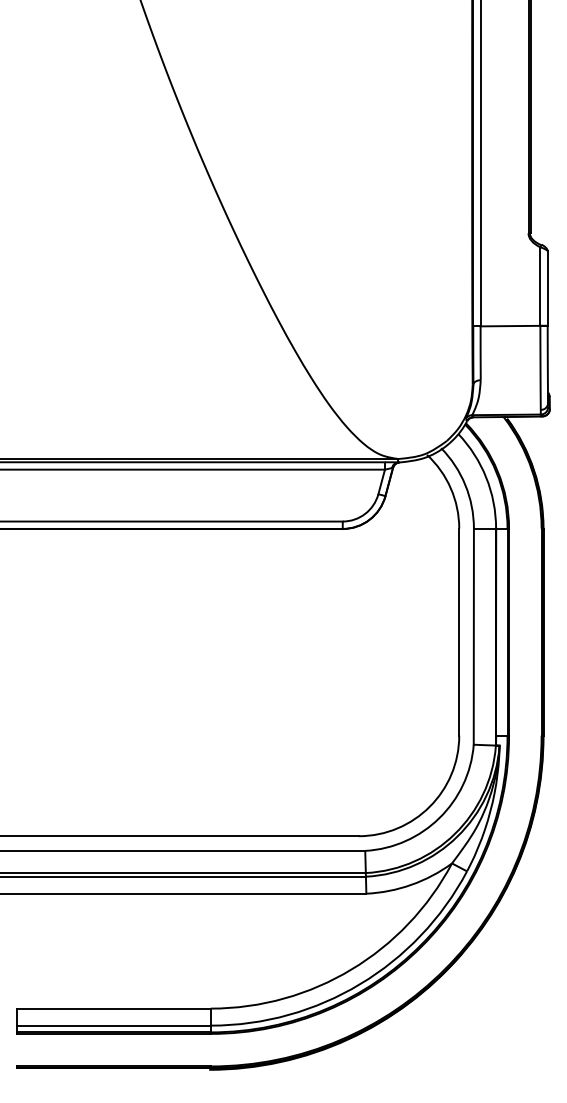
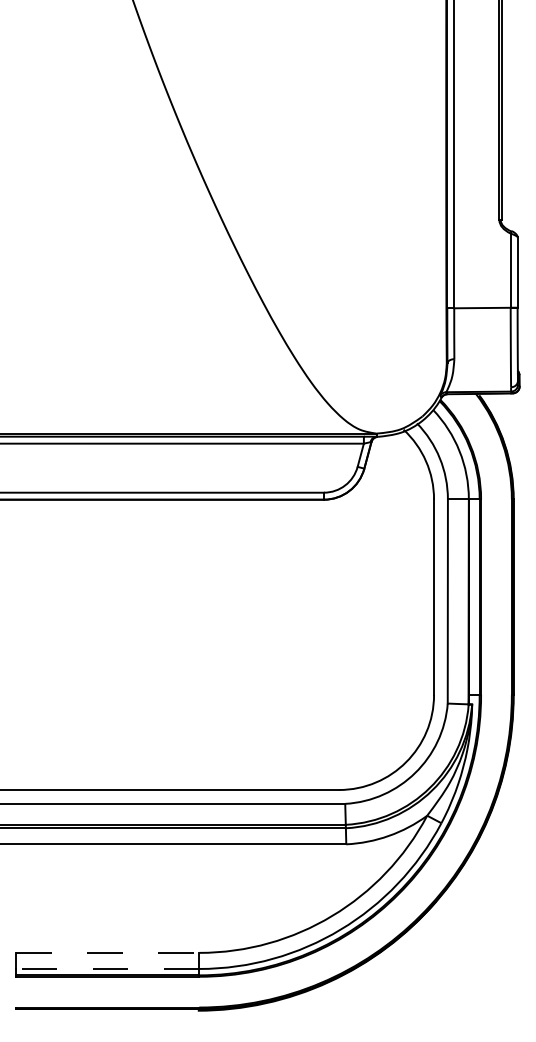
line: (113, 1008) -> (107, 952), solid -> dashed
line: (113, 1025) -> (107, 968), solid -> dashed

